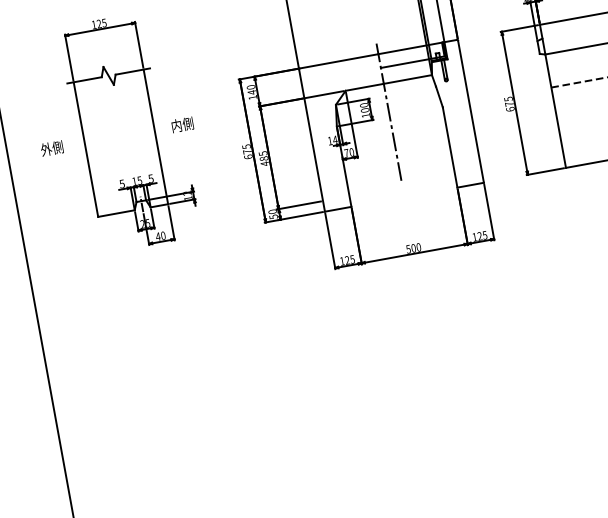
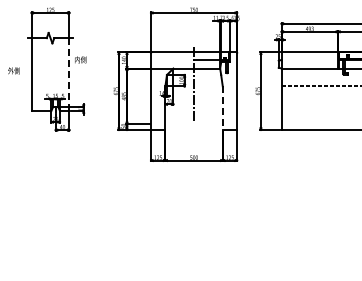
text: (182, 124) -> (80, 59), moved
line: (155, 136) -> (69, 74), solid -> dashed
line: (449, 148) -> (222, 108), solid -> dashed

